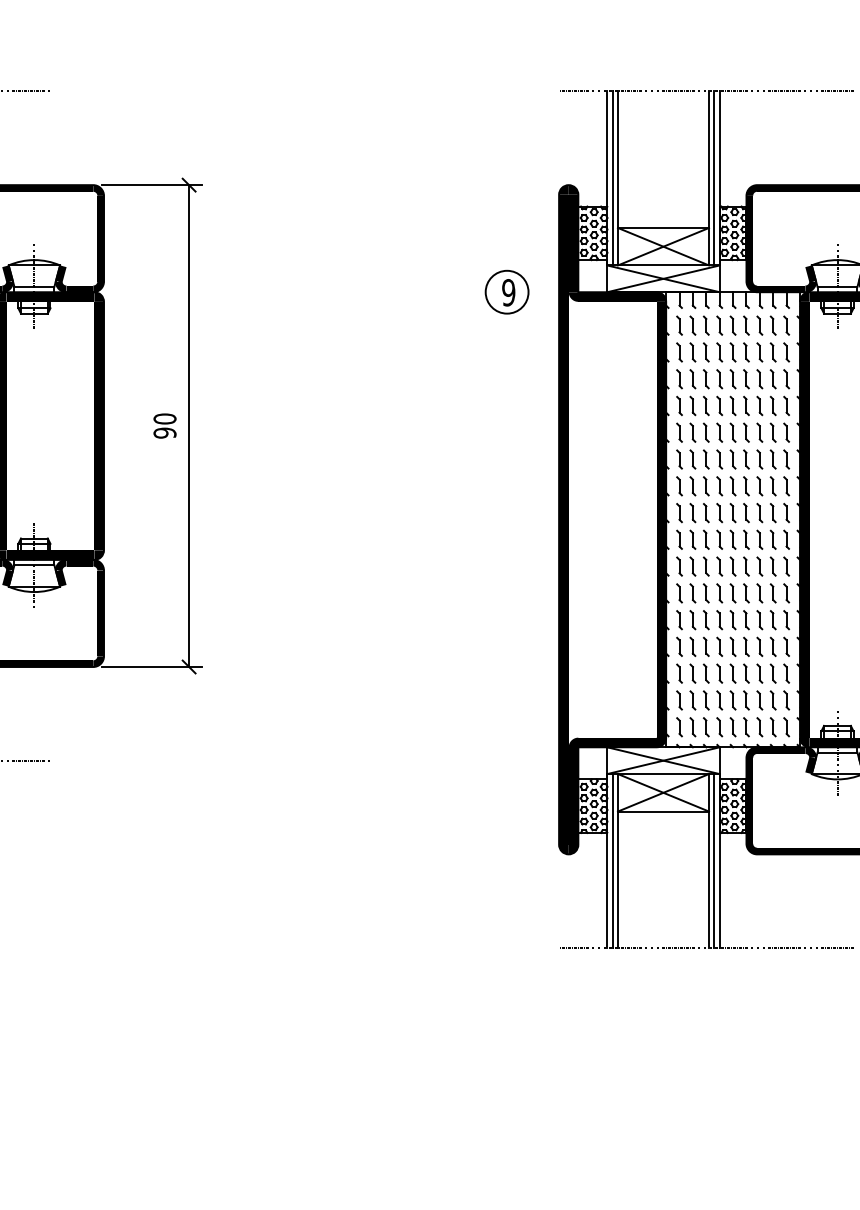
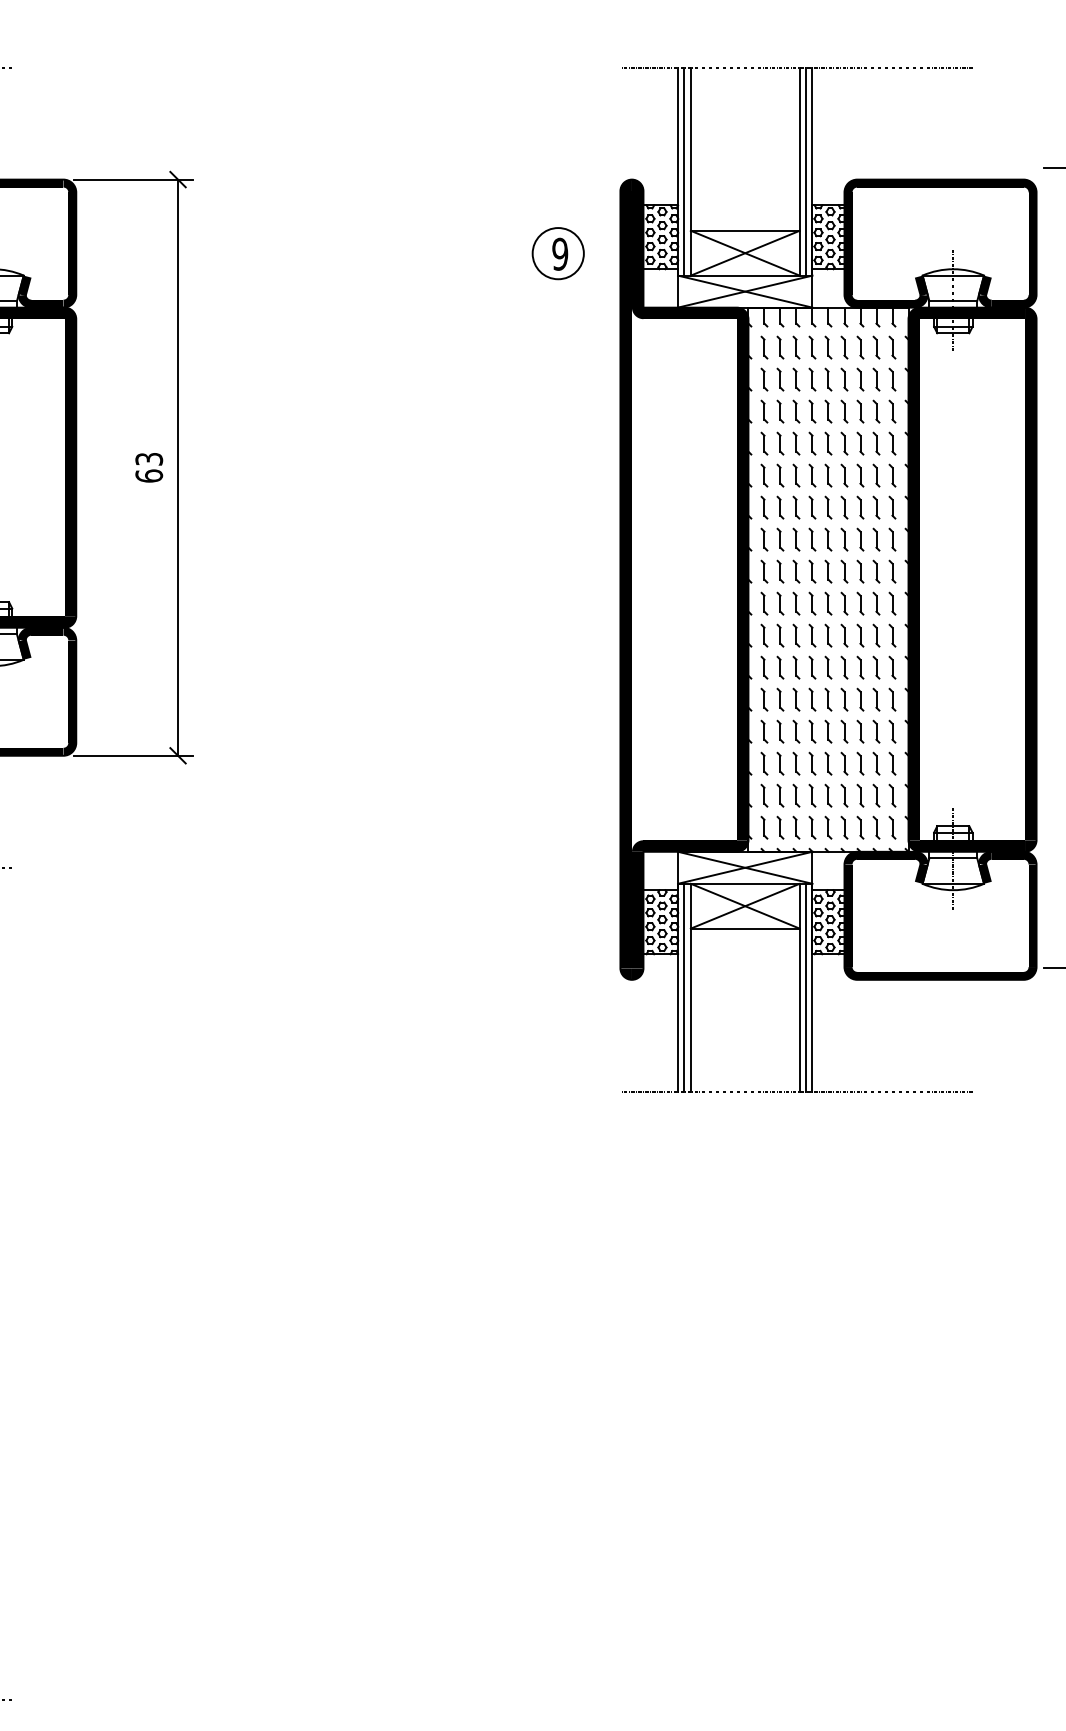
part: (506, 292) -> (557, 253), moved
text: (165, 425) -> (149, 467), 90 -> 63

